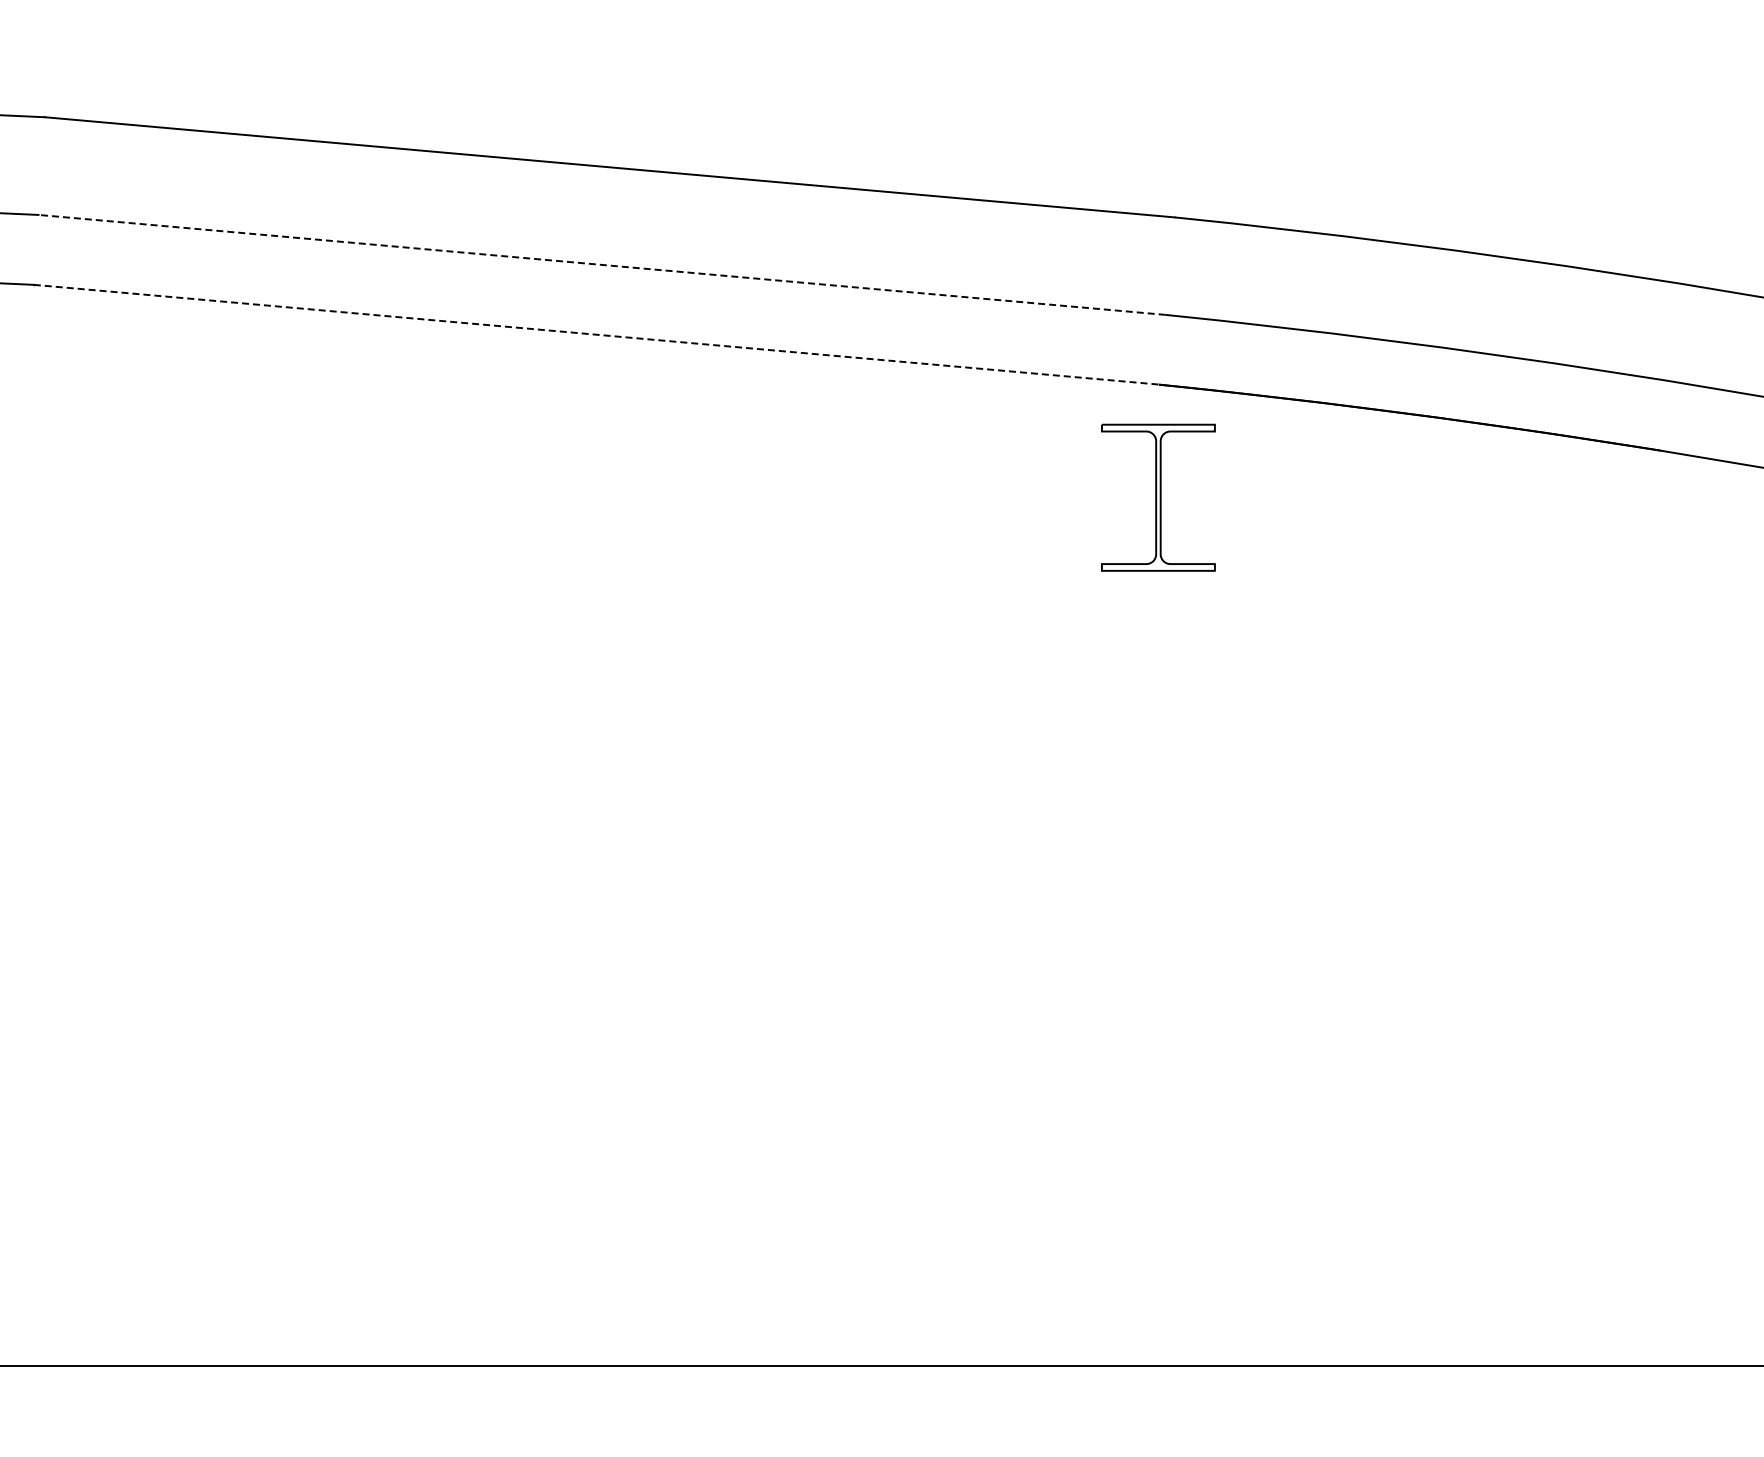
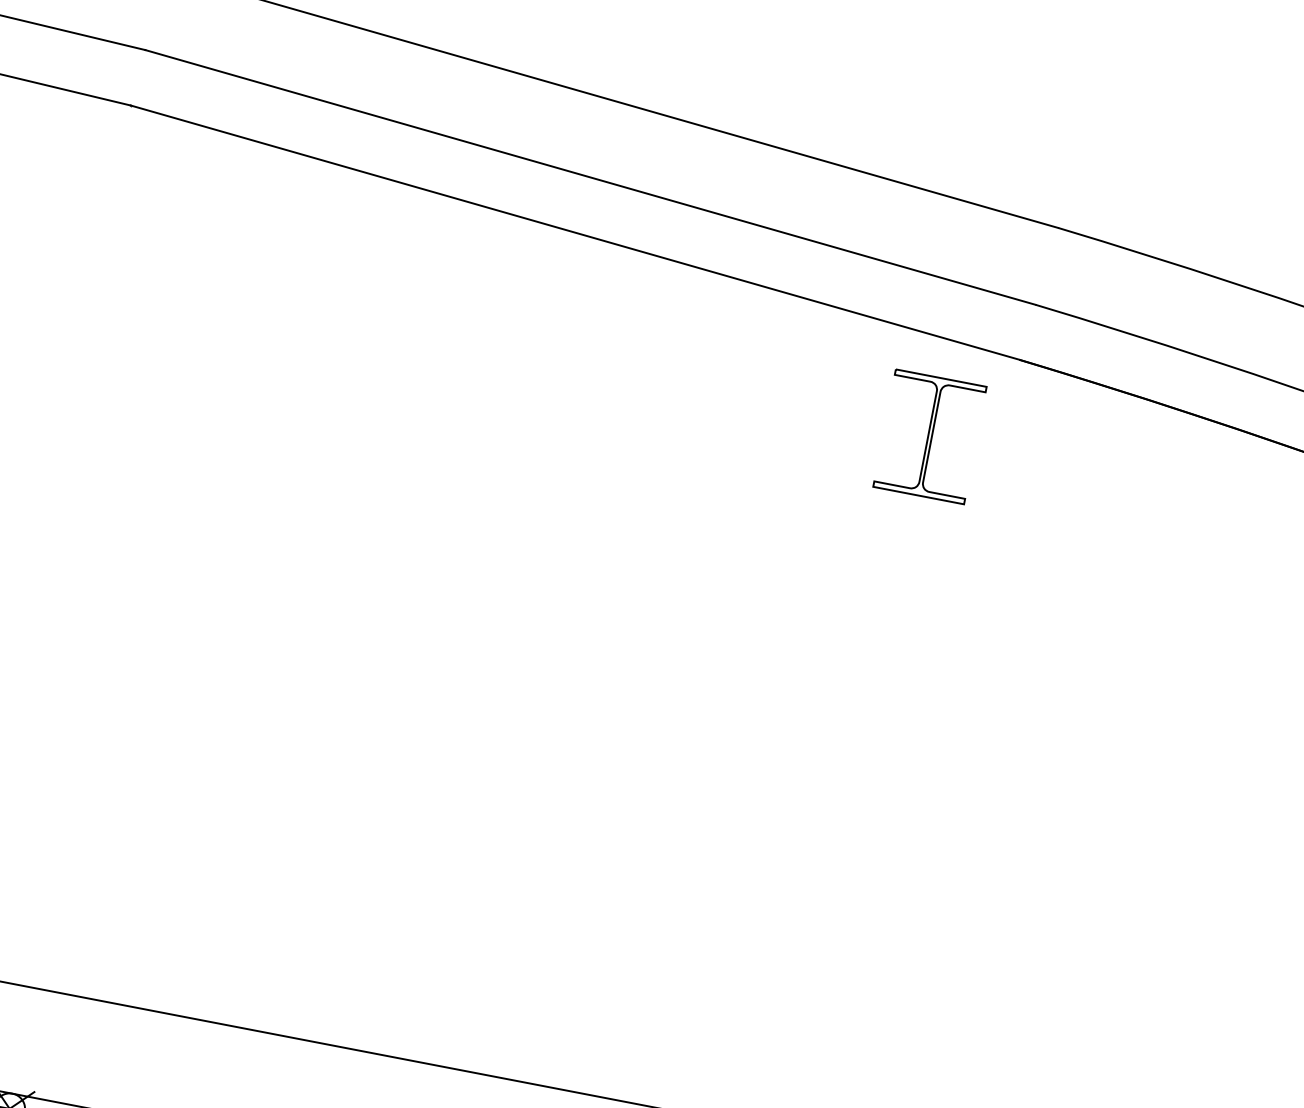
line: (602, 264) -> (590, 177), dashed -> solid
line: (596, 334) -> (575, 232), dashed -> solid
part: (1158, 497) -> (930, 436), moved

